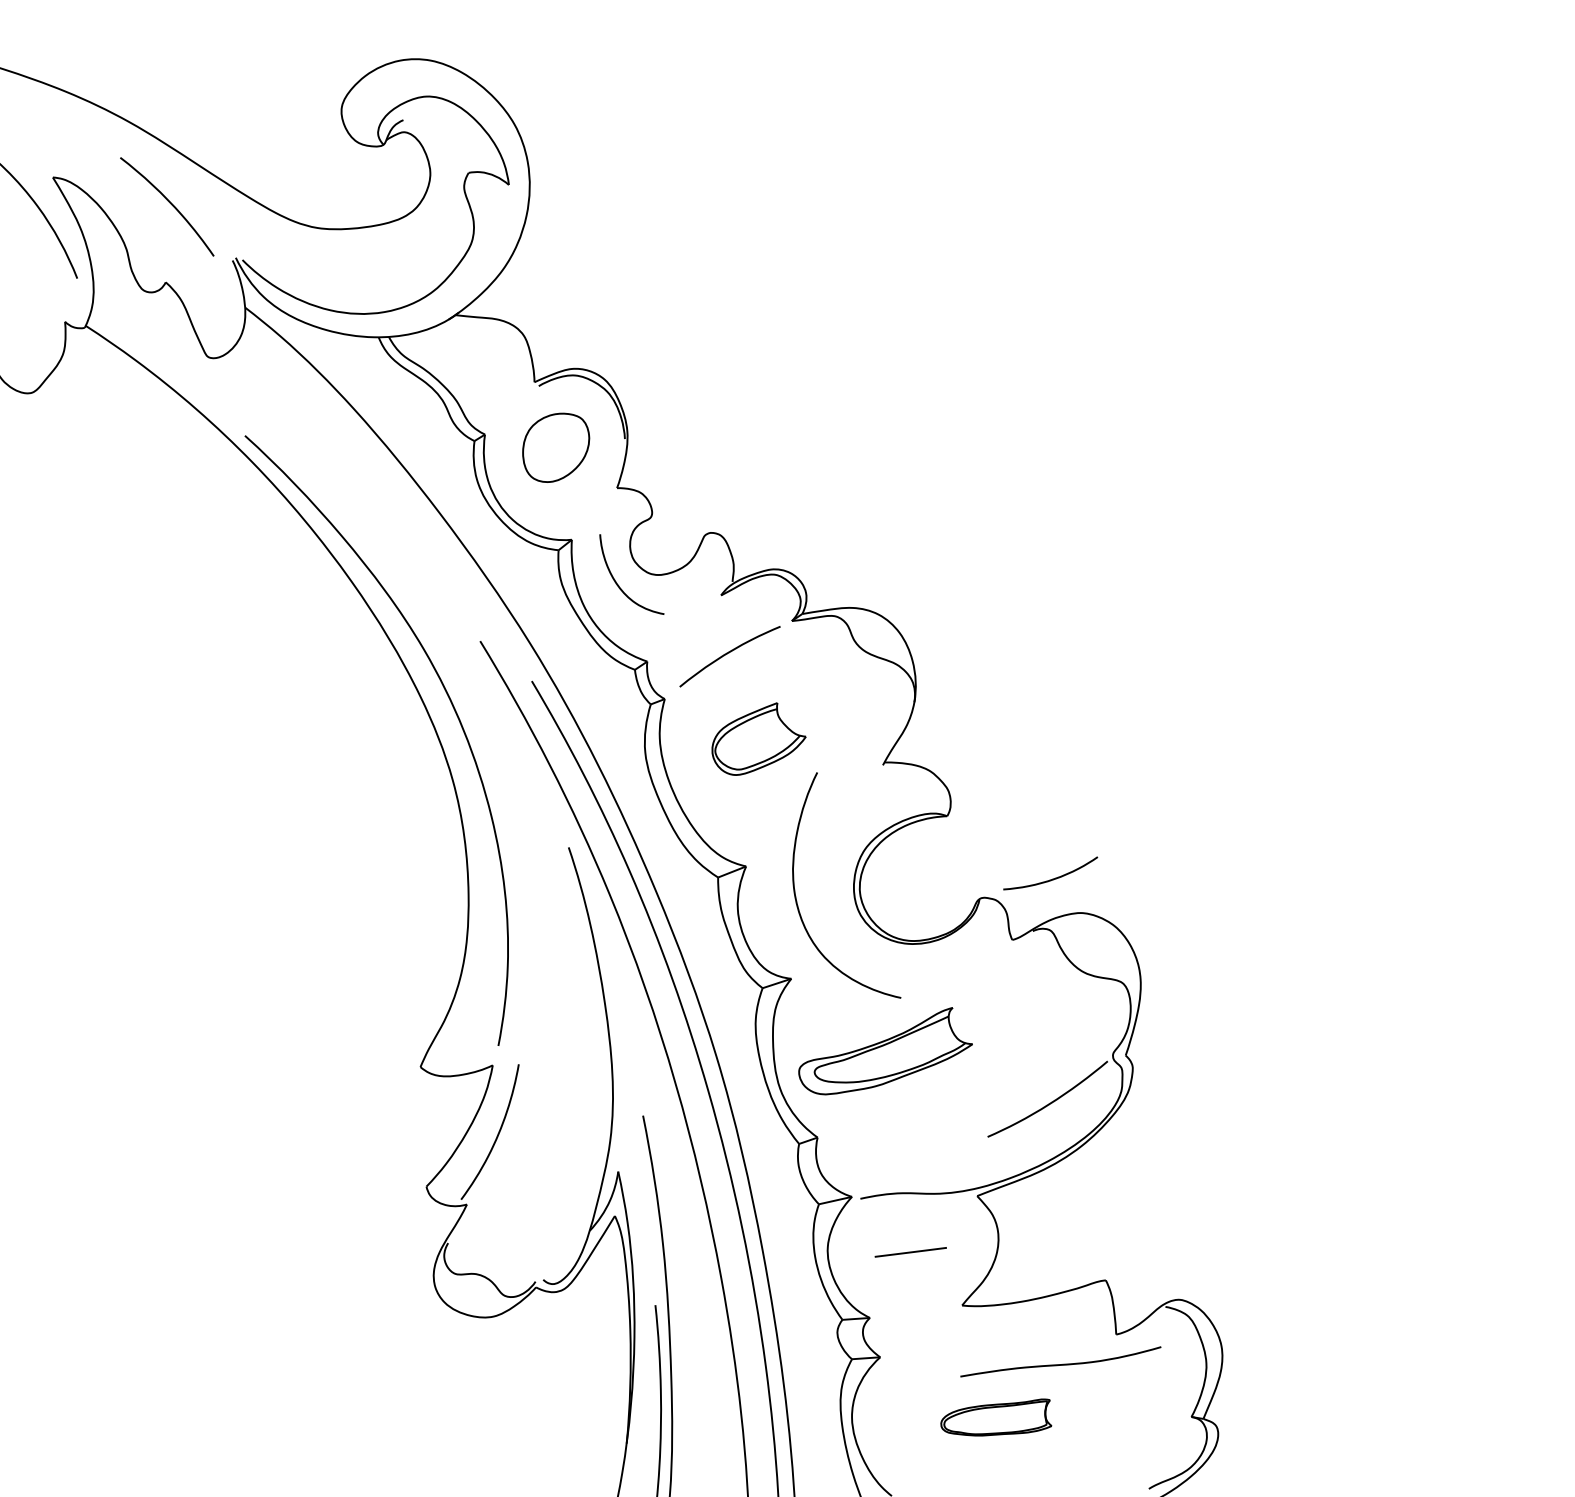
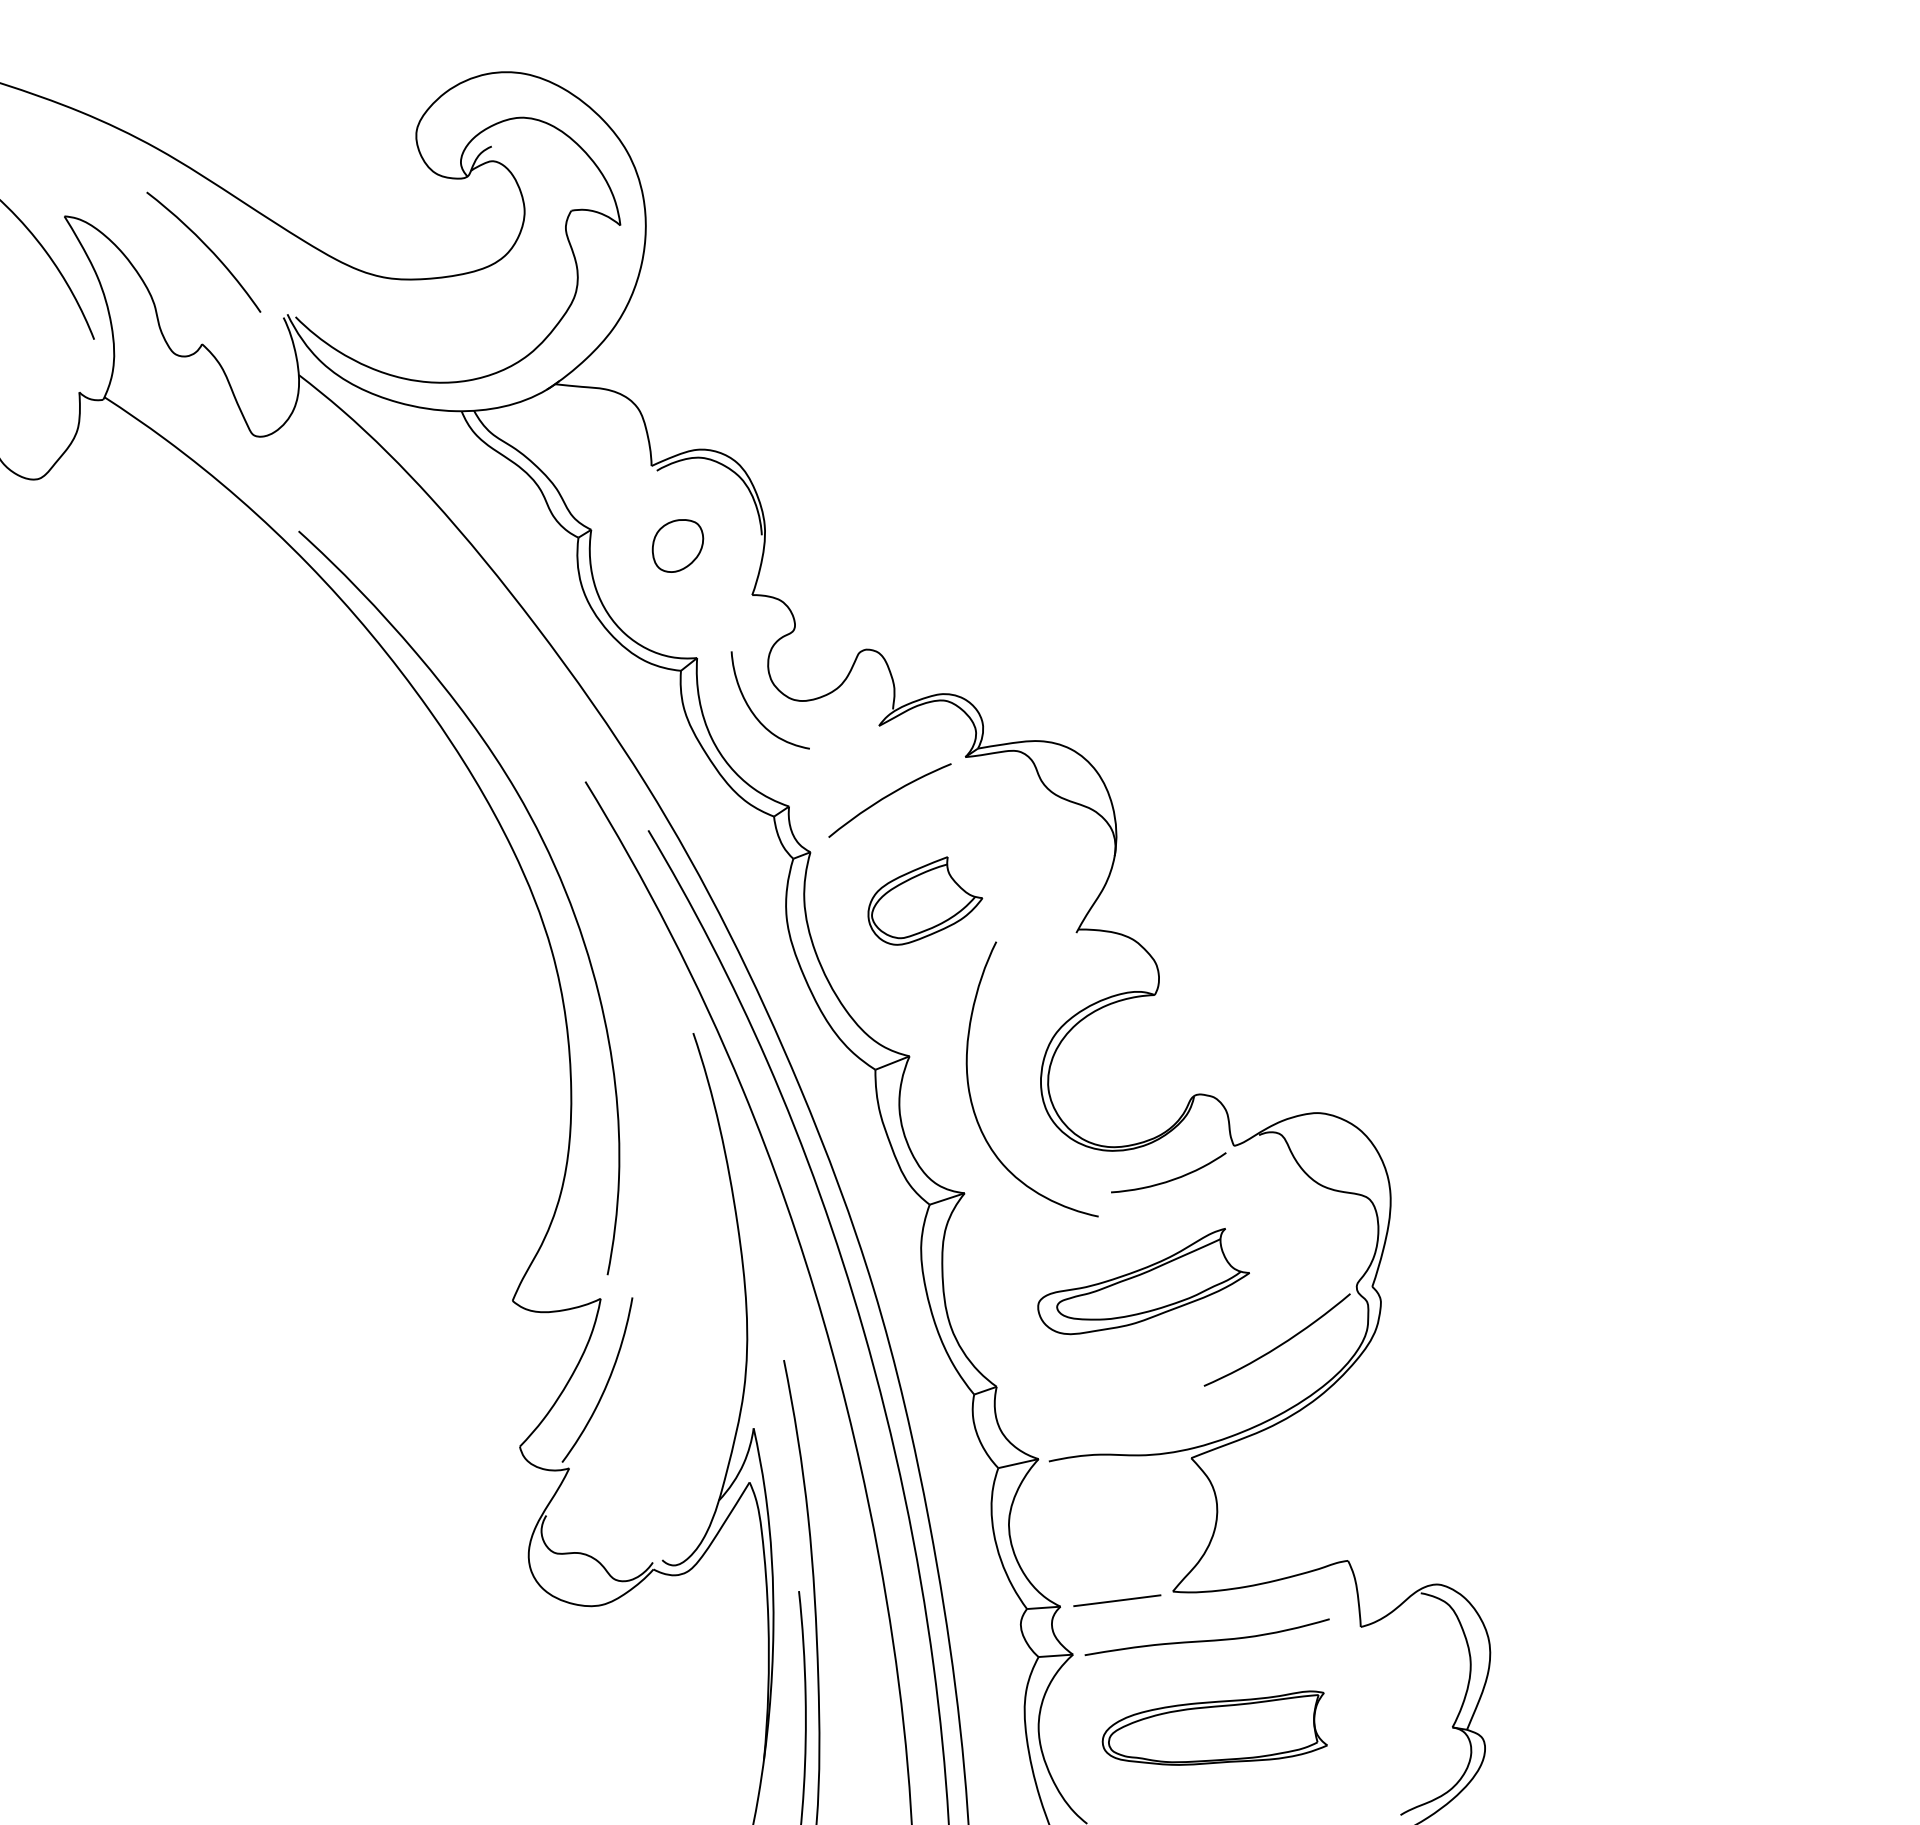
part: (555, 447) -> (677, 545), size x0.62
curve: (1052, 878) -> (1170, 1179), moved
part: (885, 1051) -> (1143, 1281), moved
line: (910, 1252) -> (1117, 1600), moved
curve: (1060, 1364) -> (1206, 1640), moved
part: (996, 1417) -> (1214, 1727), size x1.67

